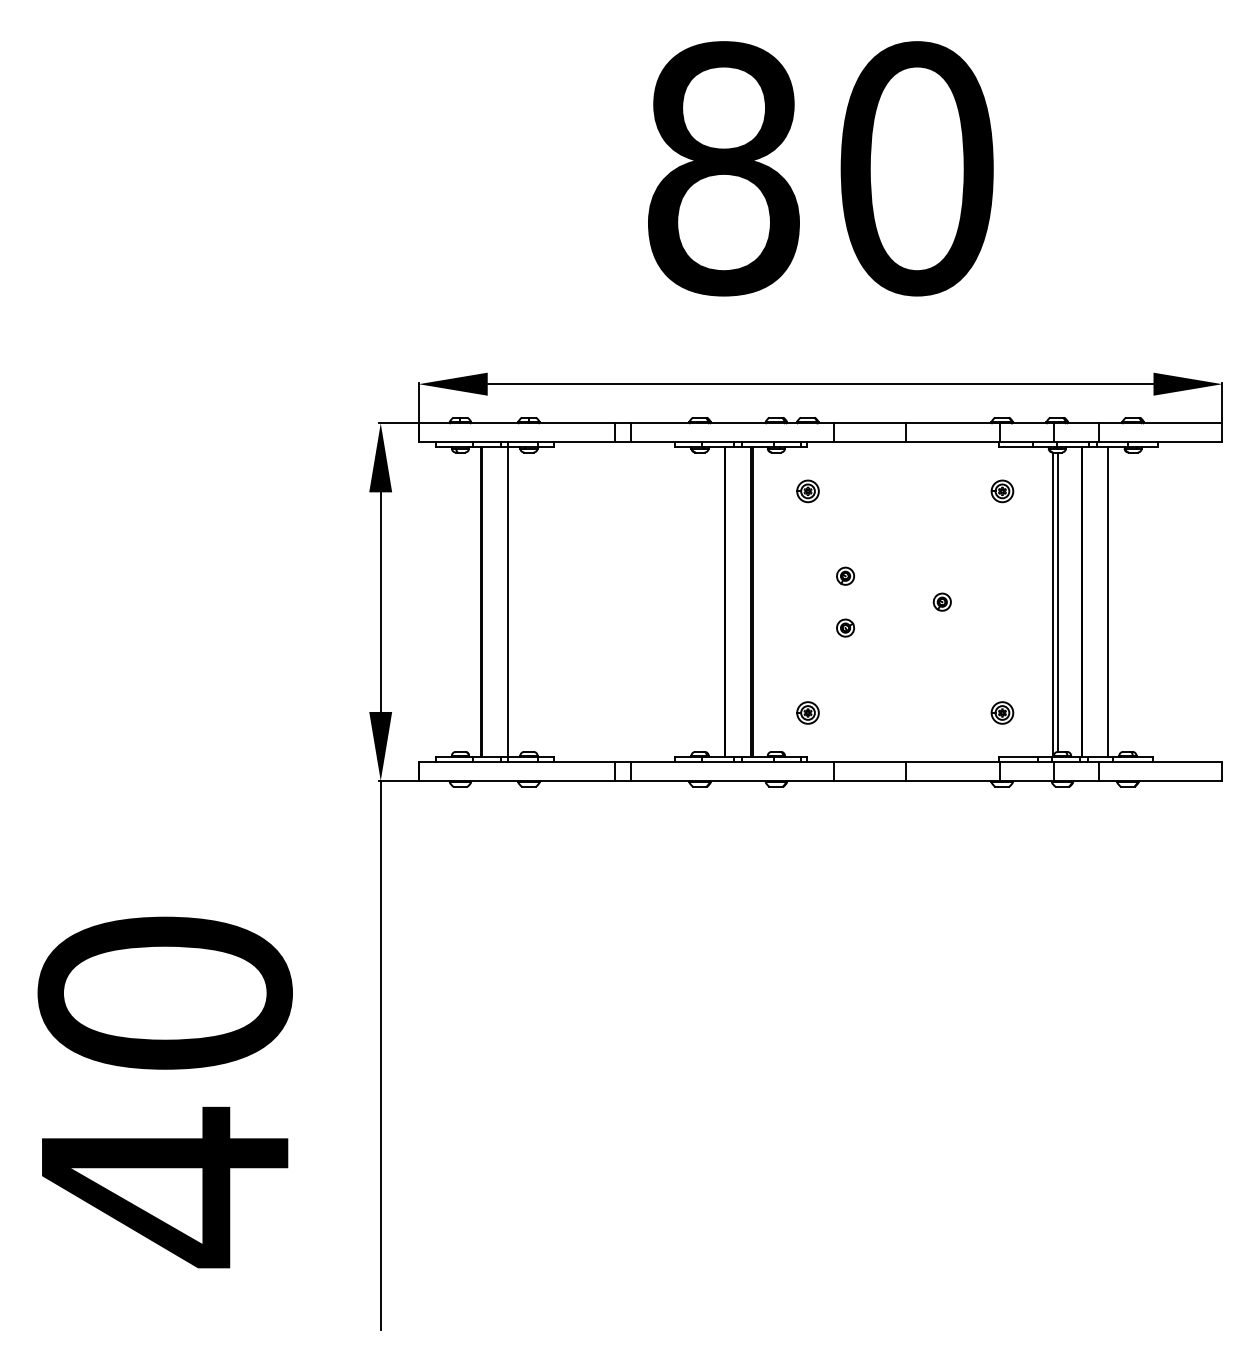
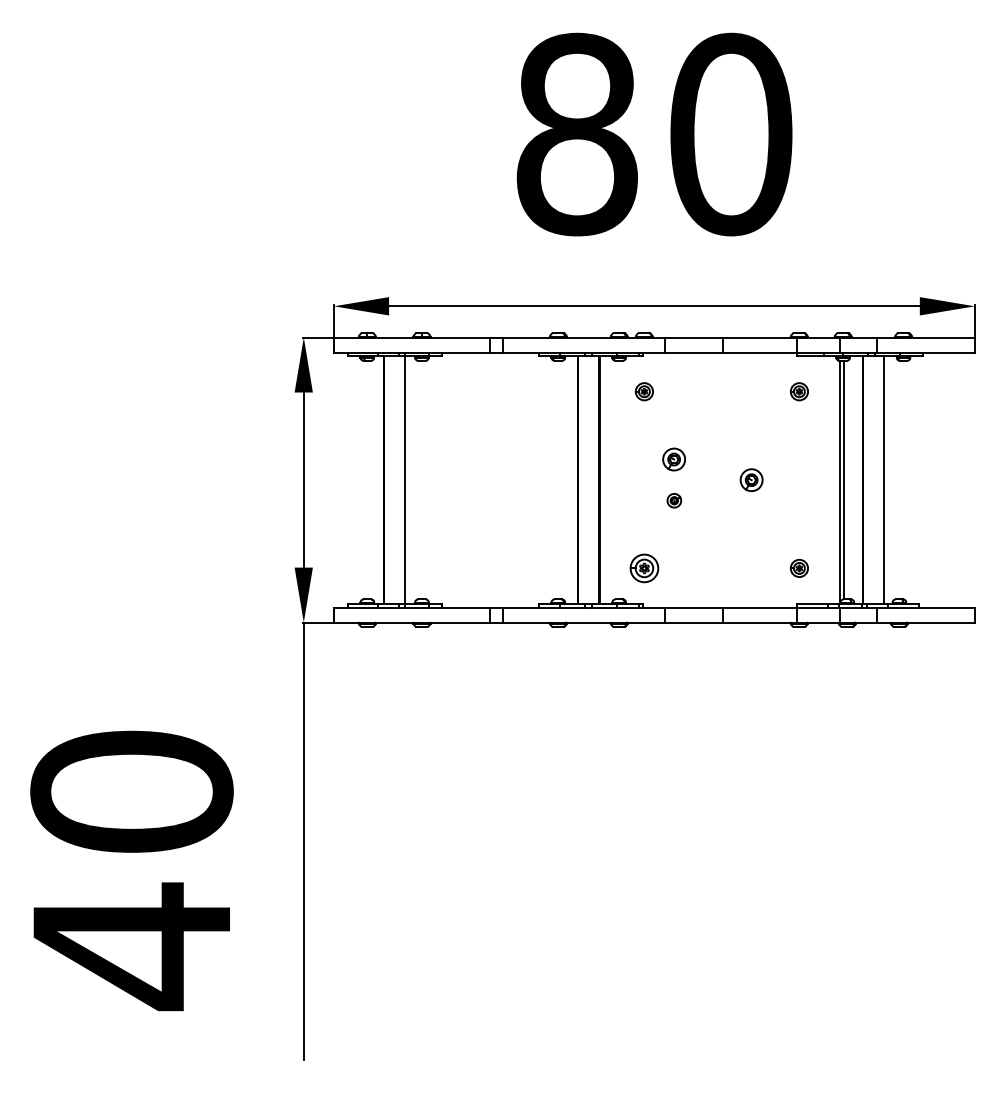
part: (845, 575) -> (674, 458), size x1.6
part: (941, 601) -> (750, 479), size x1.6
part: (807, 712) -> (644, 568), size x1.6

